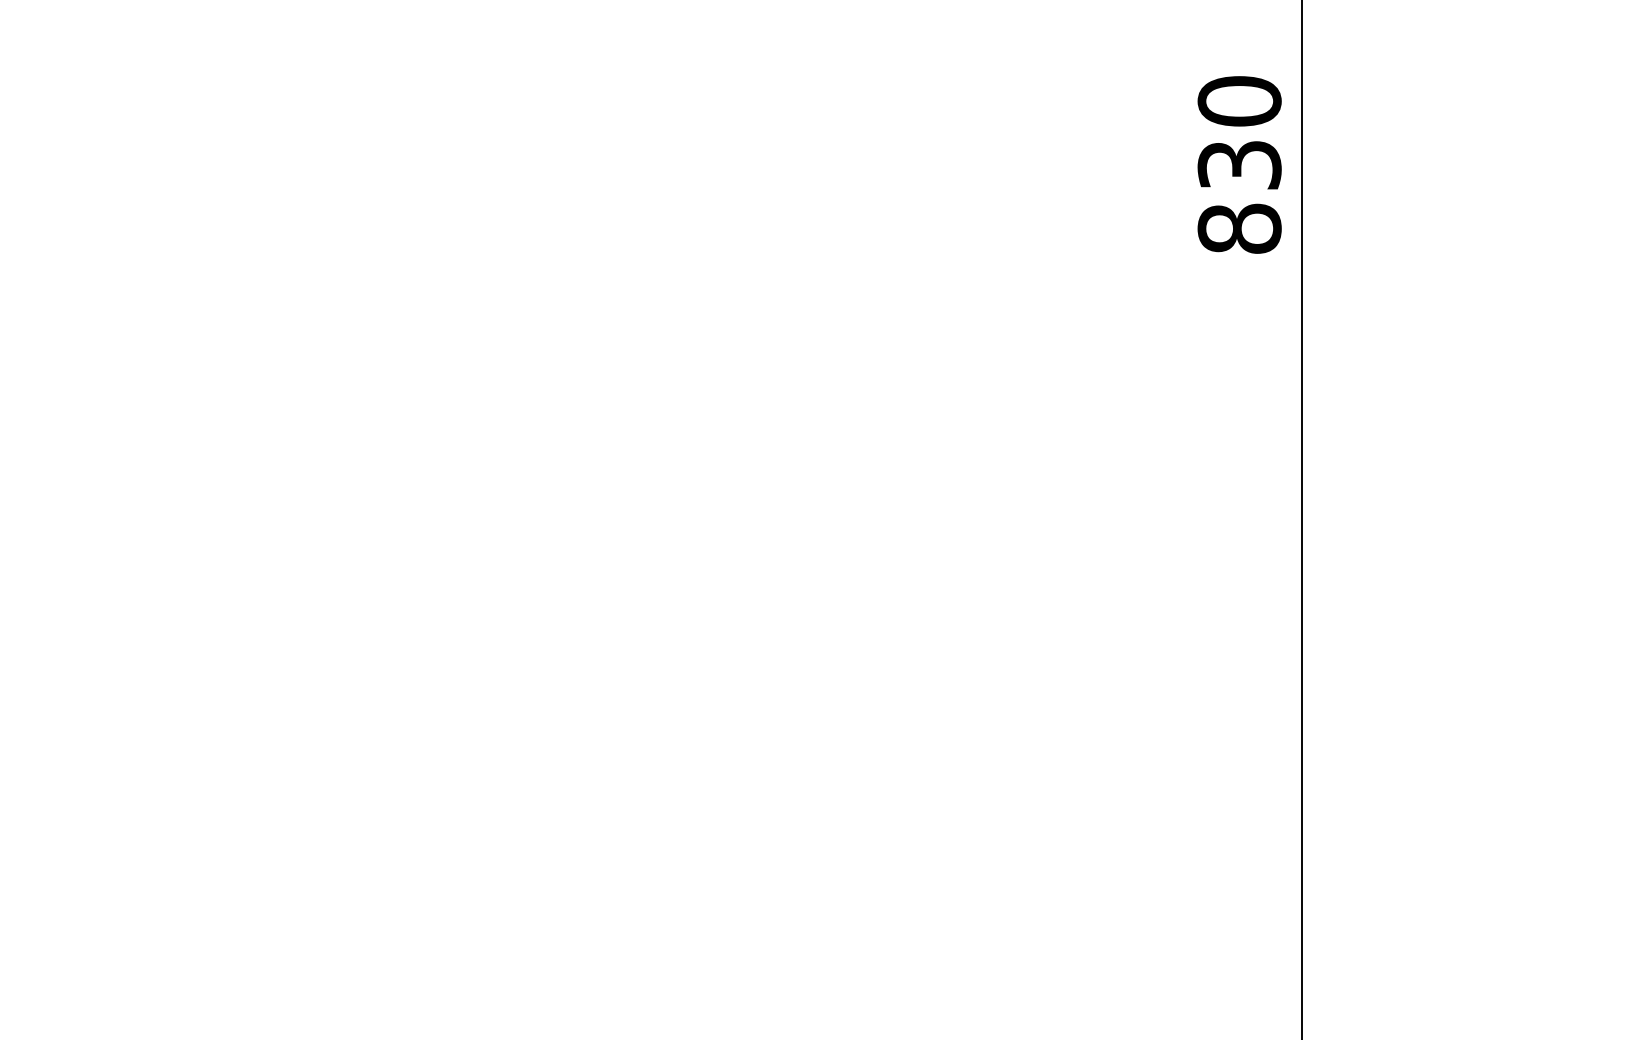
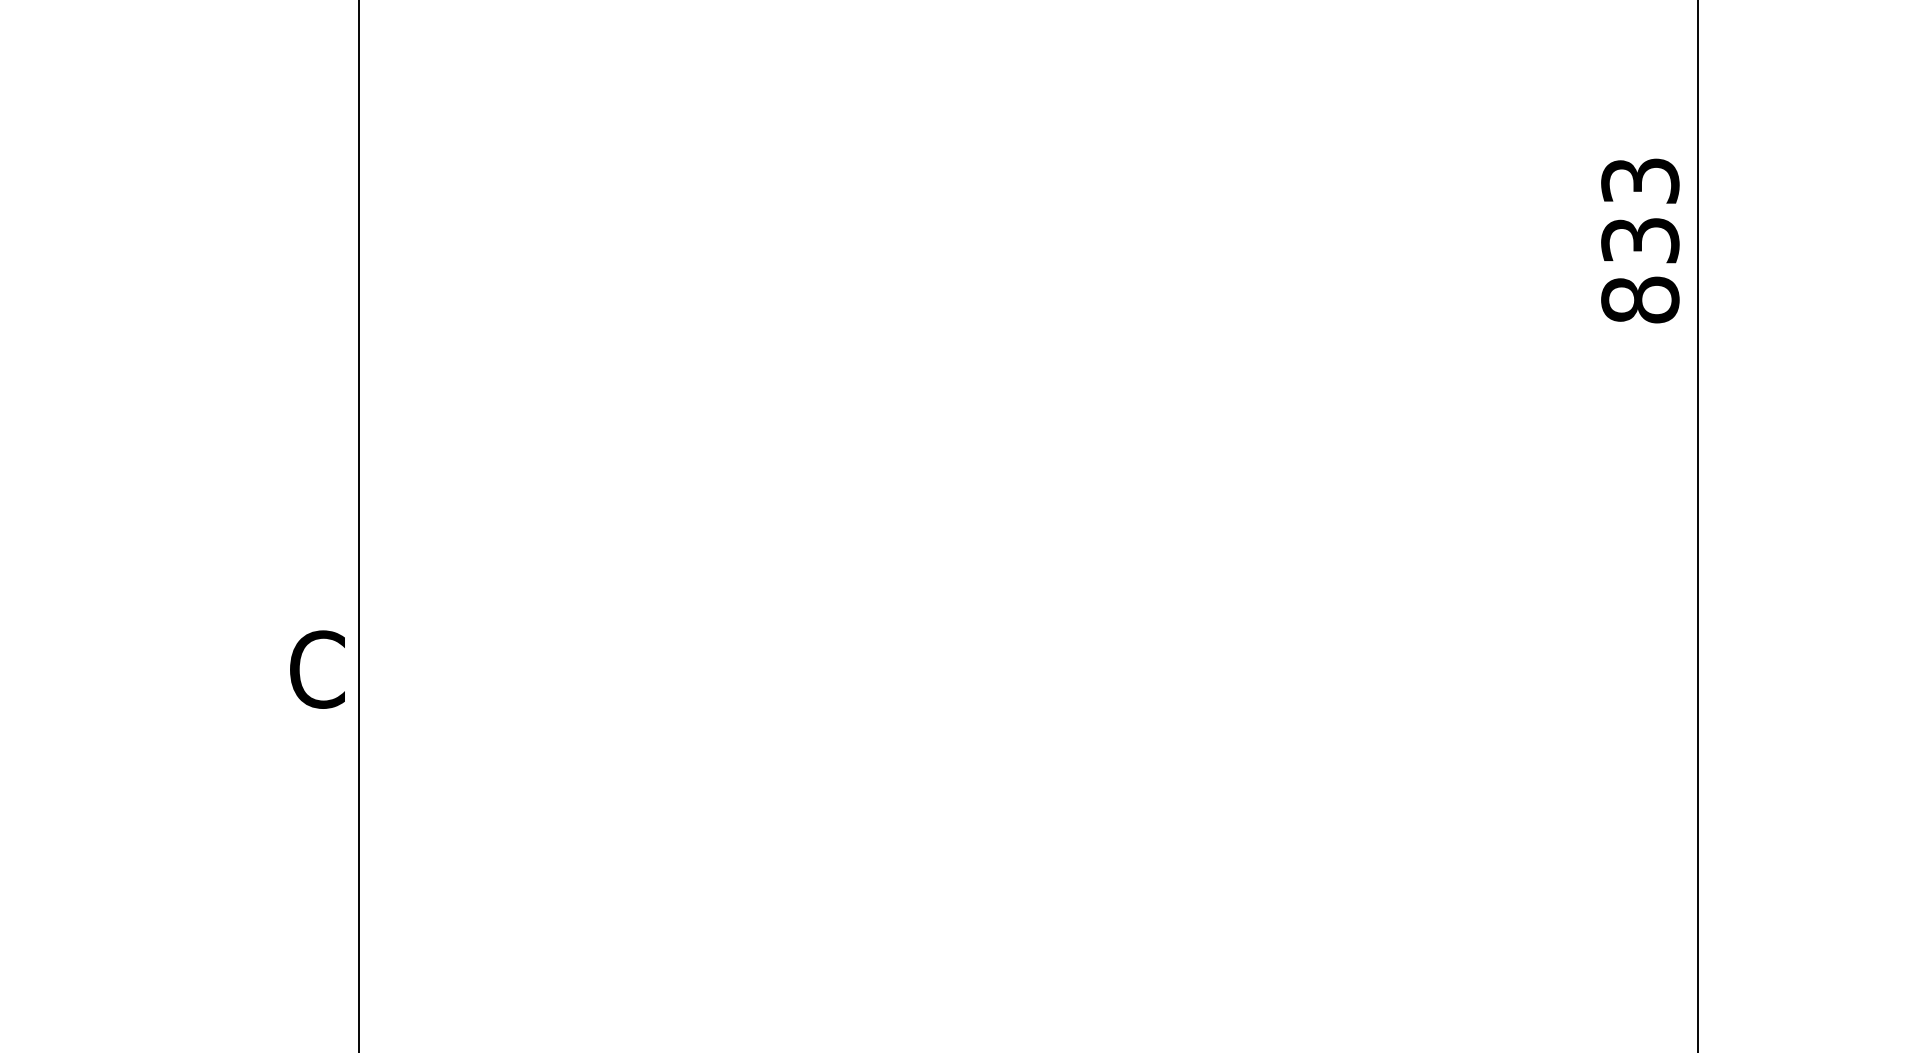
text: (1239, 100) -> (1640, 180), 830 -> 833

